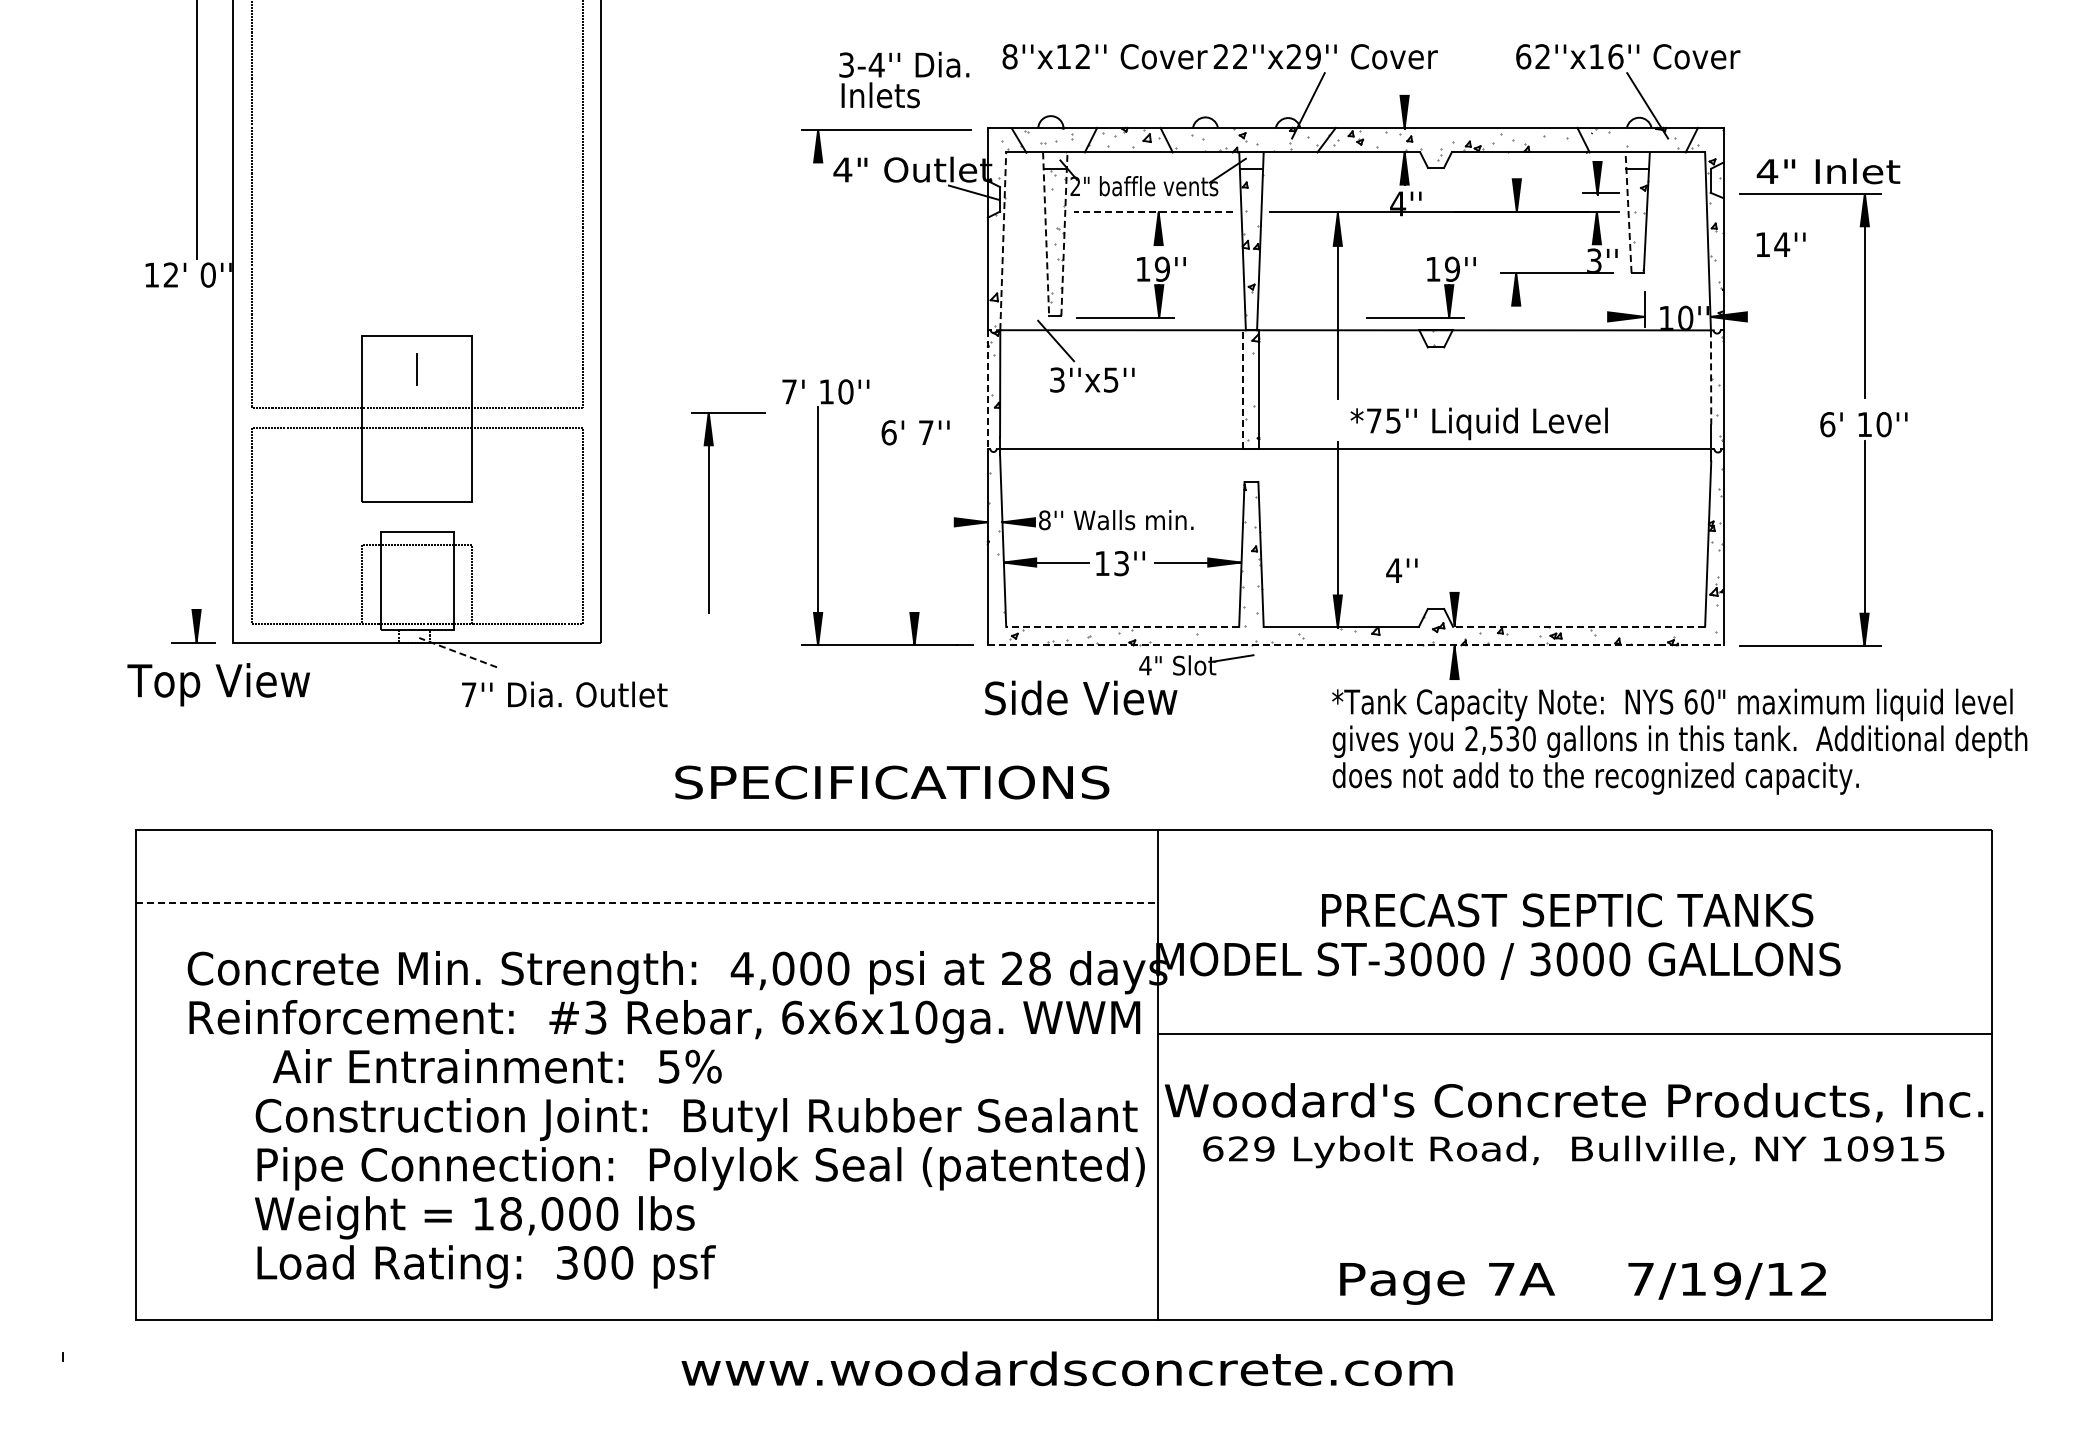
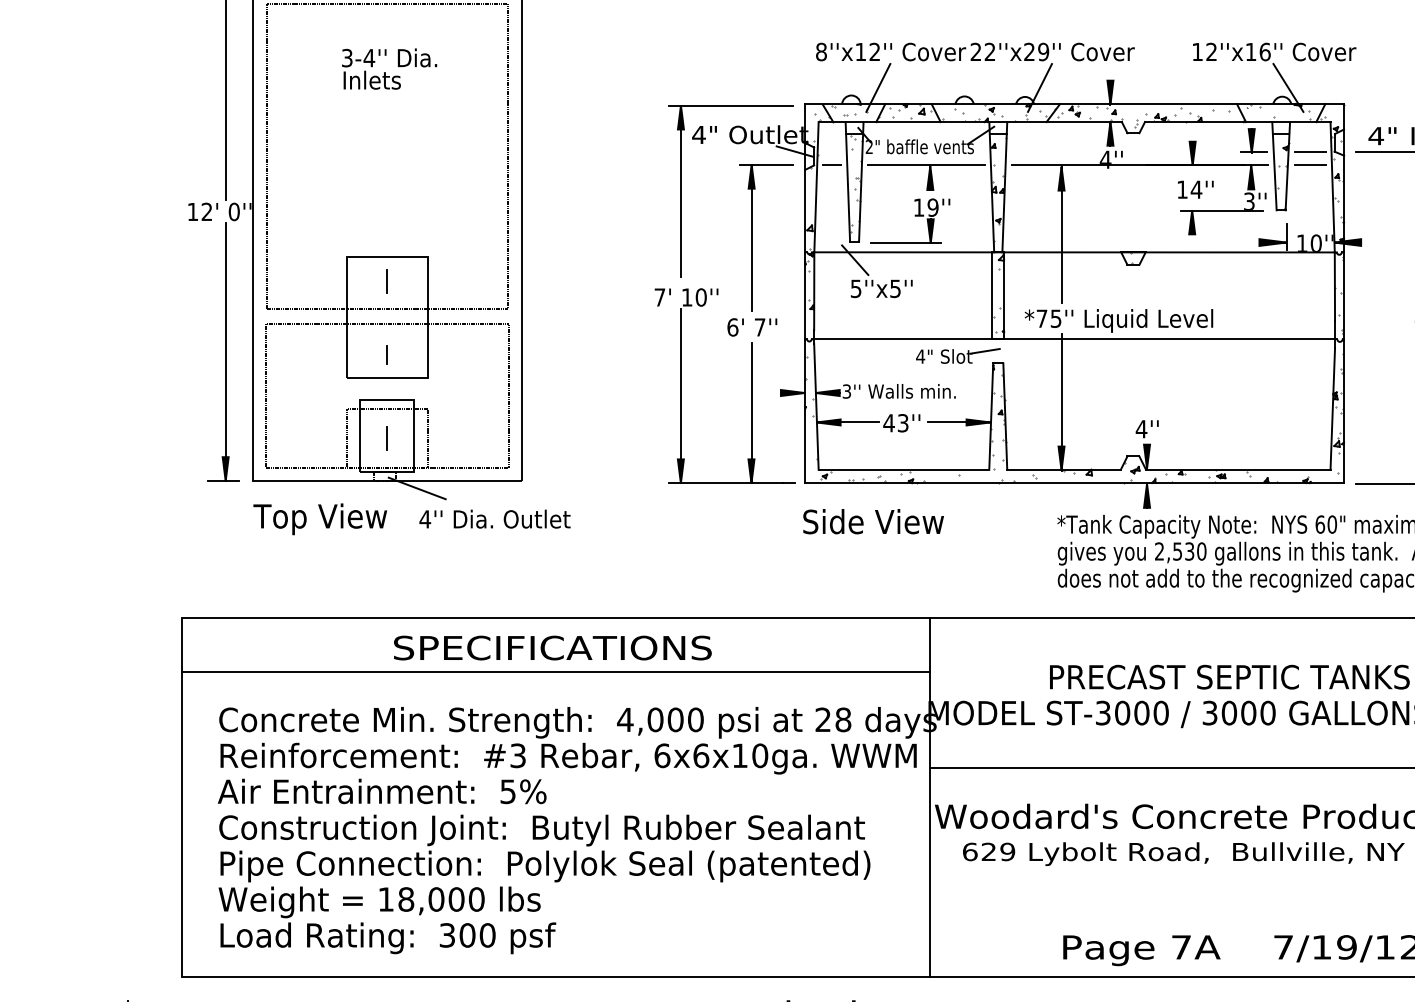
text: (1523, 56) -> (1197, 51), 62''x16'' -> 12''x16''
text: (904, 79) -> (389, 68), moved
line: (1087, 105) -> (878, 87), added
line: (1677, 193) -> (1310, 152), added
line: (1024, 211) -> (832, 165), added
line: (1153, 211) -> (926, 165), dashed -> solid
line: (1677, 211) -> (1310, 165), added
line: (1628, 212) -> (1274, 166), dashed -> solid
line: (1046, 234) -> (848, 182), dashed -> solid
line: (1064, 234) -> (861, 182), dashed -> solid
line: (1003, 241) -> (816, 187), dashed -> solid
text: (1780, 244) -> (1195, 189), moved
line: (818, 246) -> (681, 191), added
part: (1427, 281) -> (1127, 216), removed
line: (1711, 377) -> (1335, 286), dashed -> solid
text: (1057, 379) -> (856, 288), 3''x5'' -> 5''x5''
line: (987, 389) -> (804, 295), dashed -> solid
line: (1243, 389) -> (992, 295), dashed -> solid
text: (1478, 423) -> (1118, 320), moved
line: (196, 466) -> (225, 352), added
line: (417, 470) -> (387, 355), added
part: (709, 512) -> (752, 237), moved
text: (1044, 520) -> (846, 391), 8'' -> 3''
line: (914, 549) -> (751, 412), added
text: (1102, 563) -> (889, 423), 13'' -> 43''
text: (1401, 570) -> (1146, 429), moved
line: (417, 584) -> (387, 438), added
line: (1122, 626) -> (903, 469), dashed -> solid
line: (1578, 626) -> (1237, 469), dashed -> solid
line: (1355, 645) -> (1074, 483), dashed -> solid
line: (458, 652) -> (417, 488), dashed -> solid
part: (1196, 664) -> (958, 355), moved
text: (218, 684) -> (320, 519), moved
text: (469, 694) -> (425, 519), 7'' -> 4''
text: (892, 782) -> (553, 648), moved
line: (647, 903) -> (555, 672), dashed -> solid
text: (496, 1066) -> (381, 791), moved
text: (699, 1193) -> (544, 884), moved

